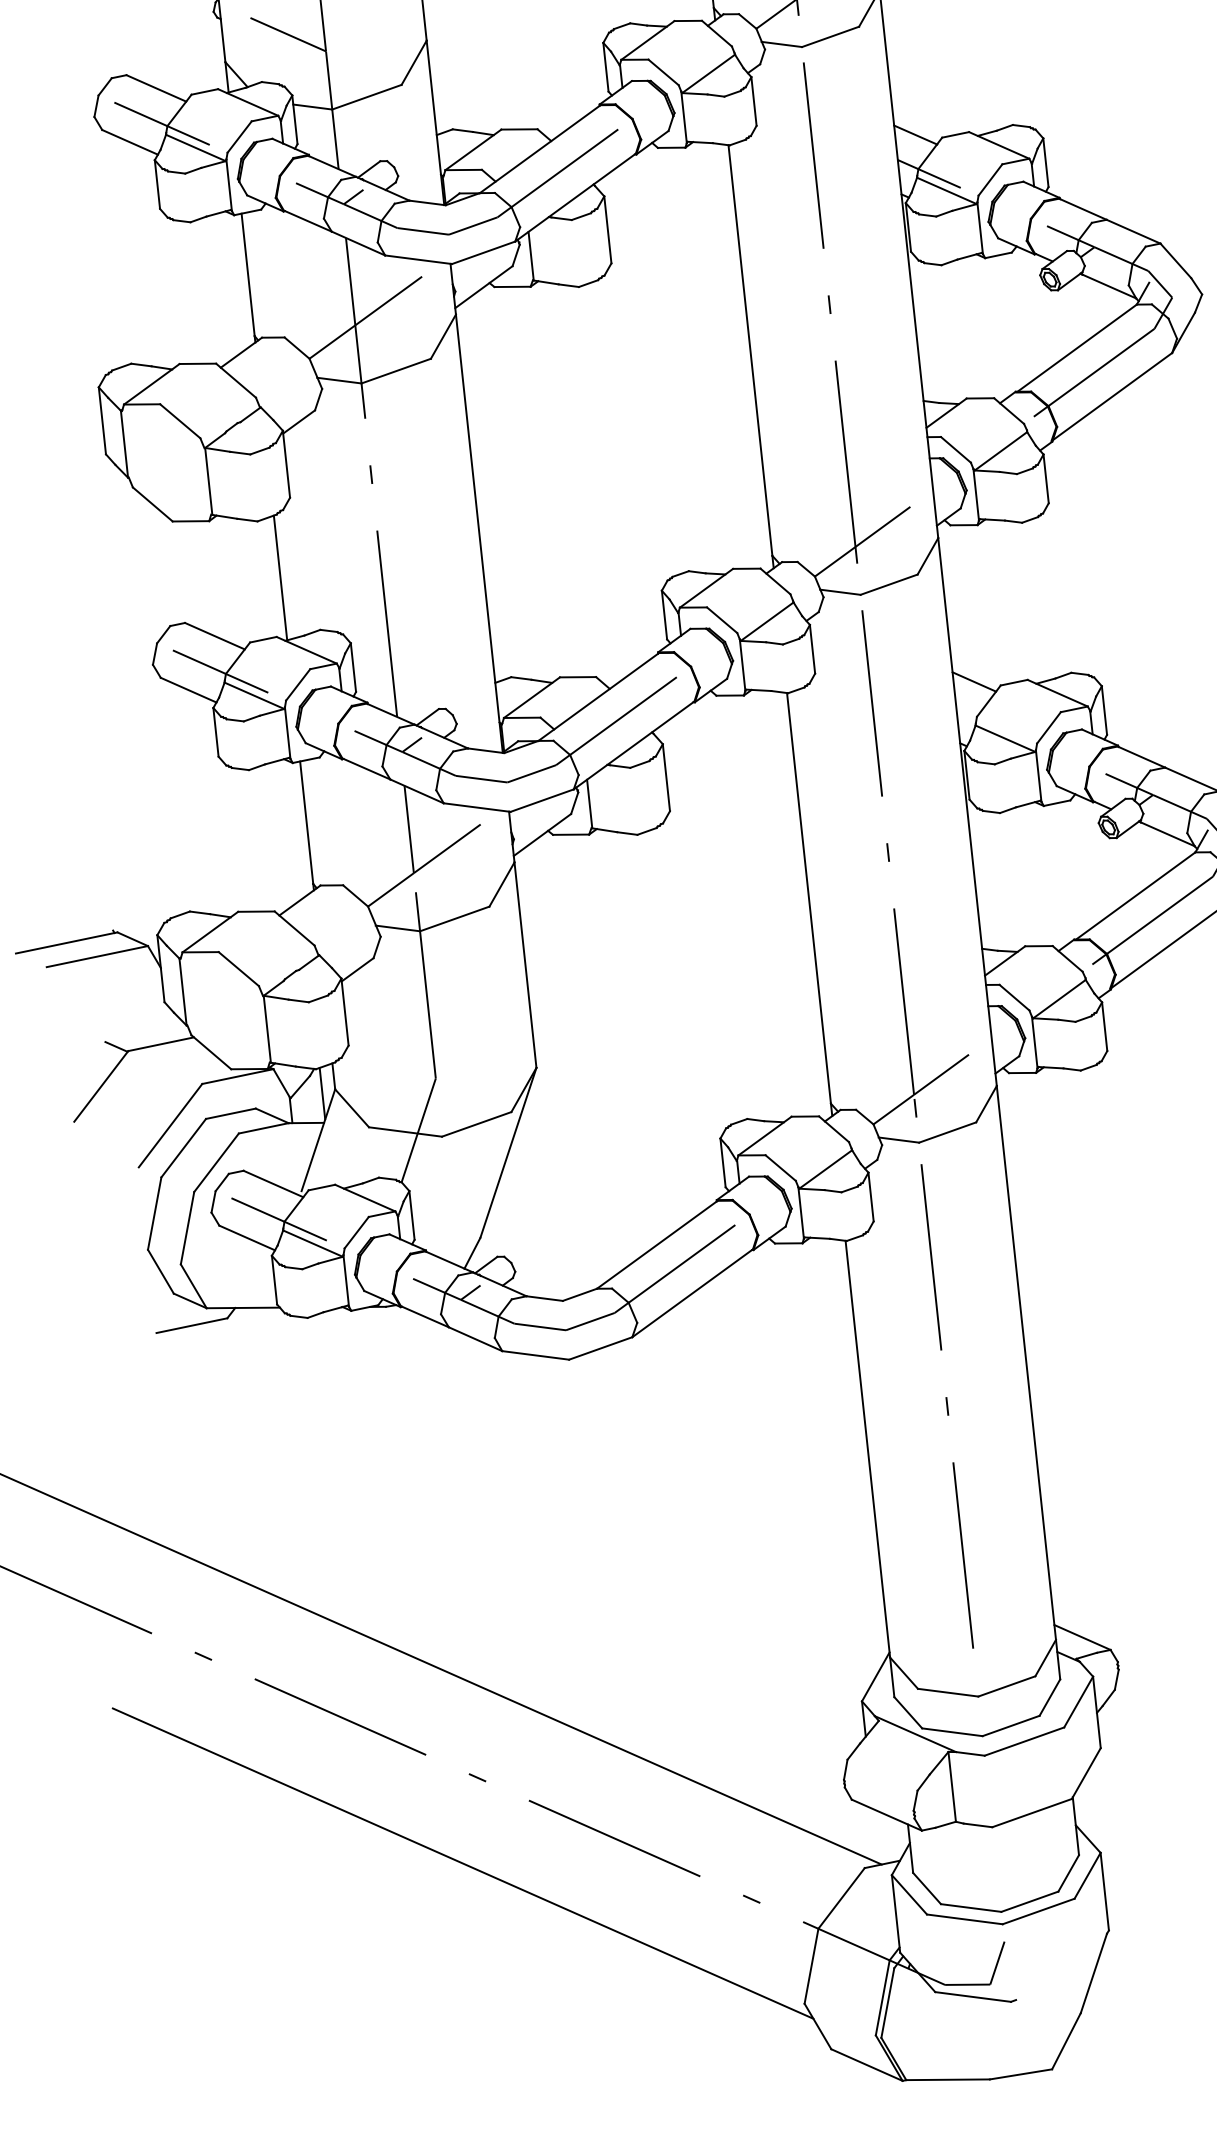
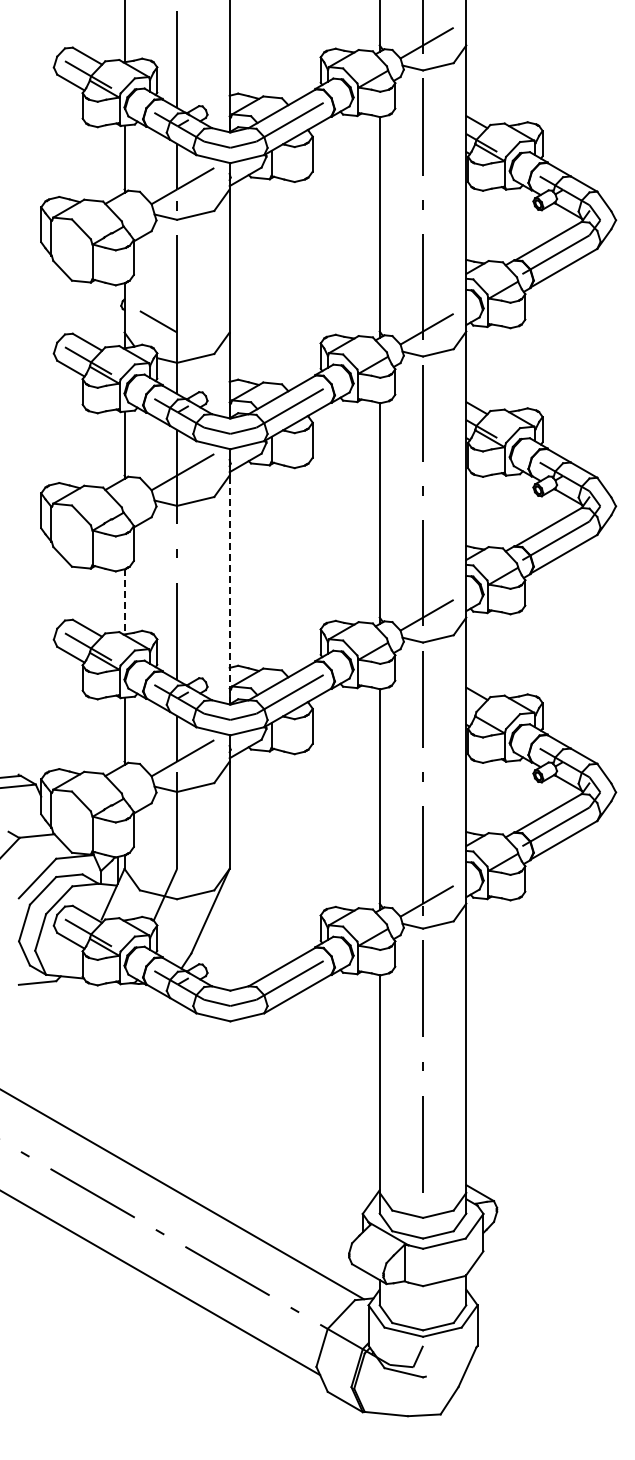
line: (478, 532) -> (229, 589), solid -> dashed
line: (280, 577) -> (124, 601), solid -> dashed

